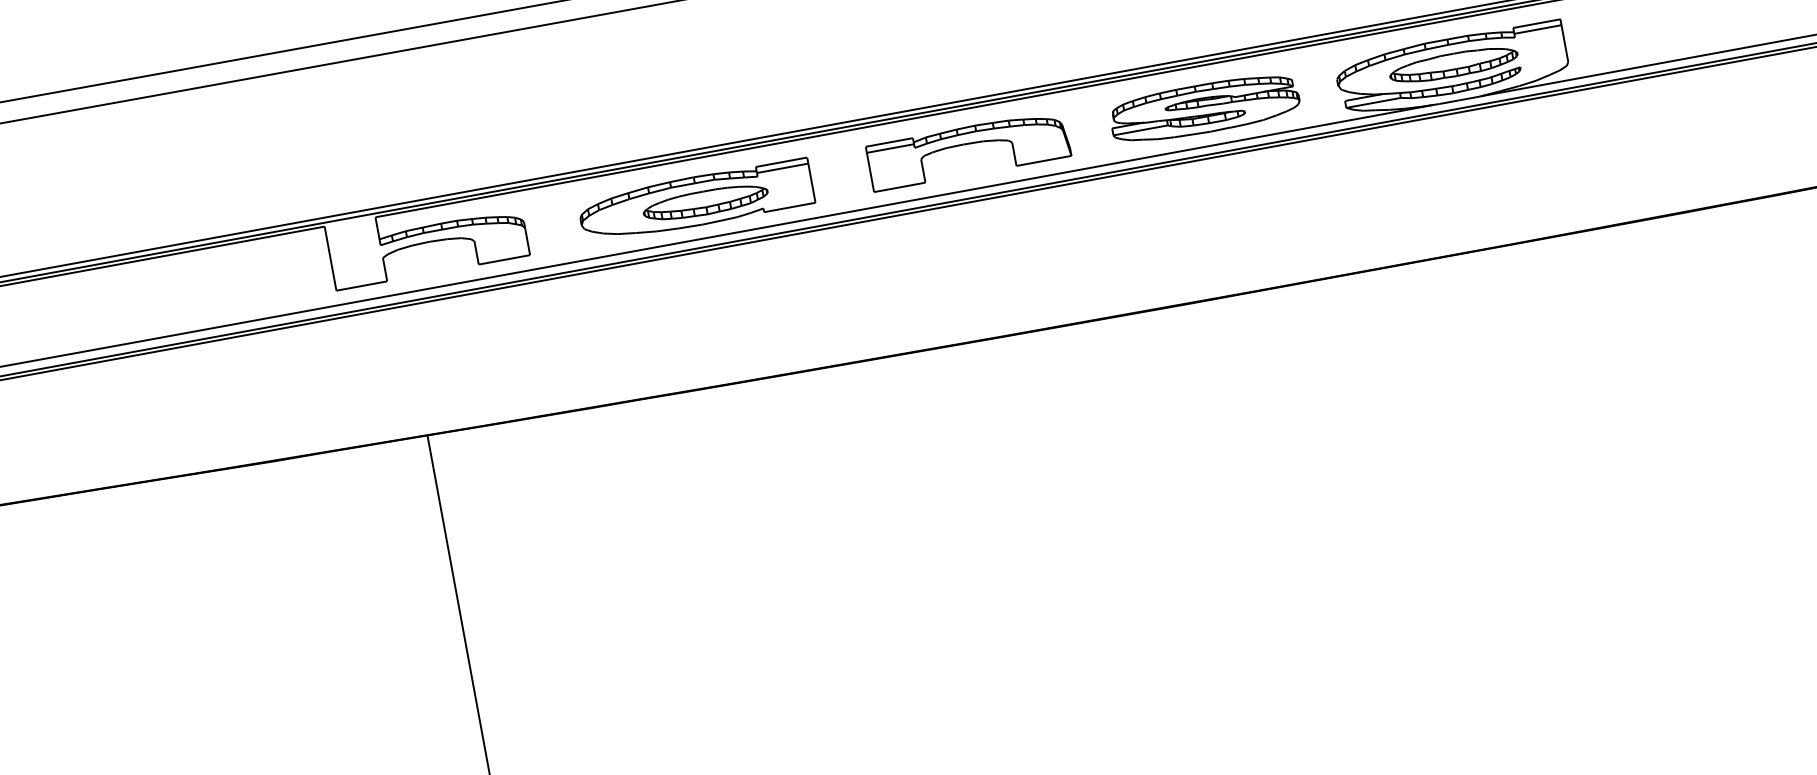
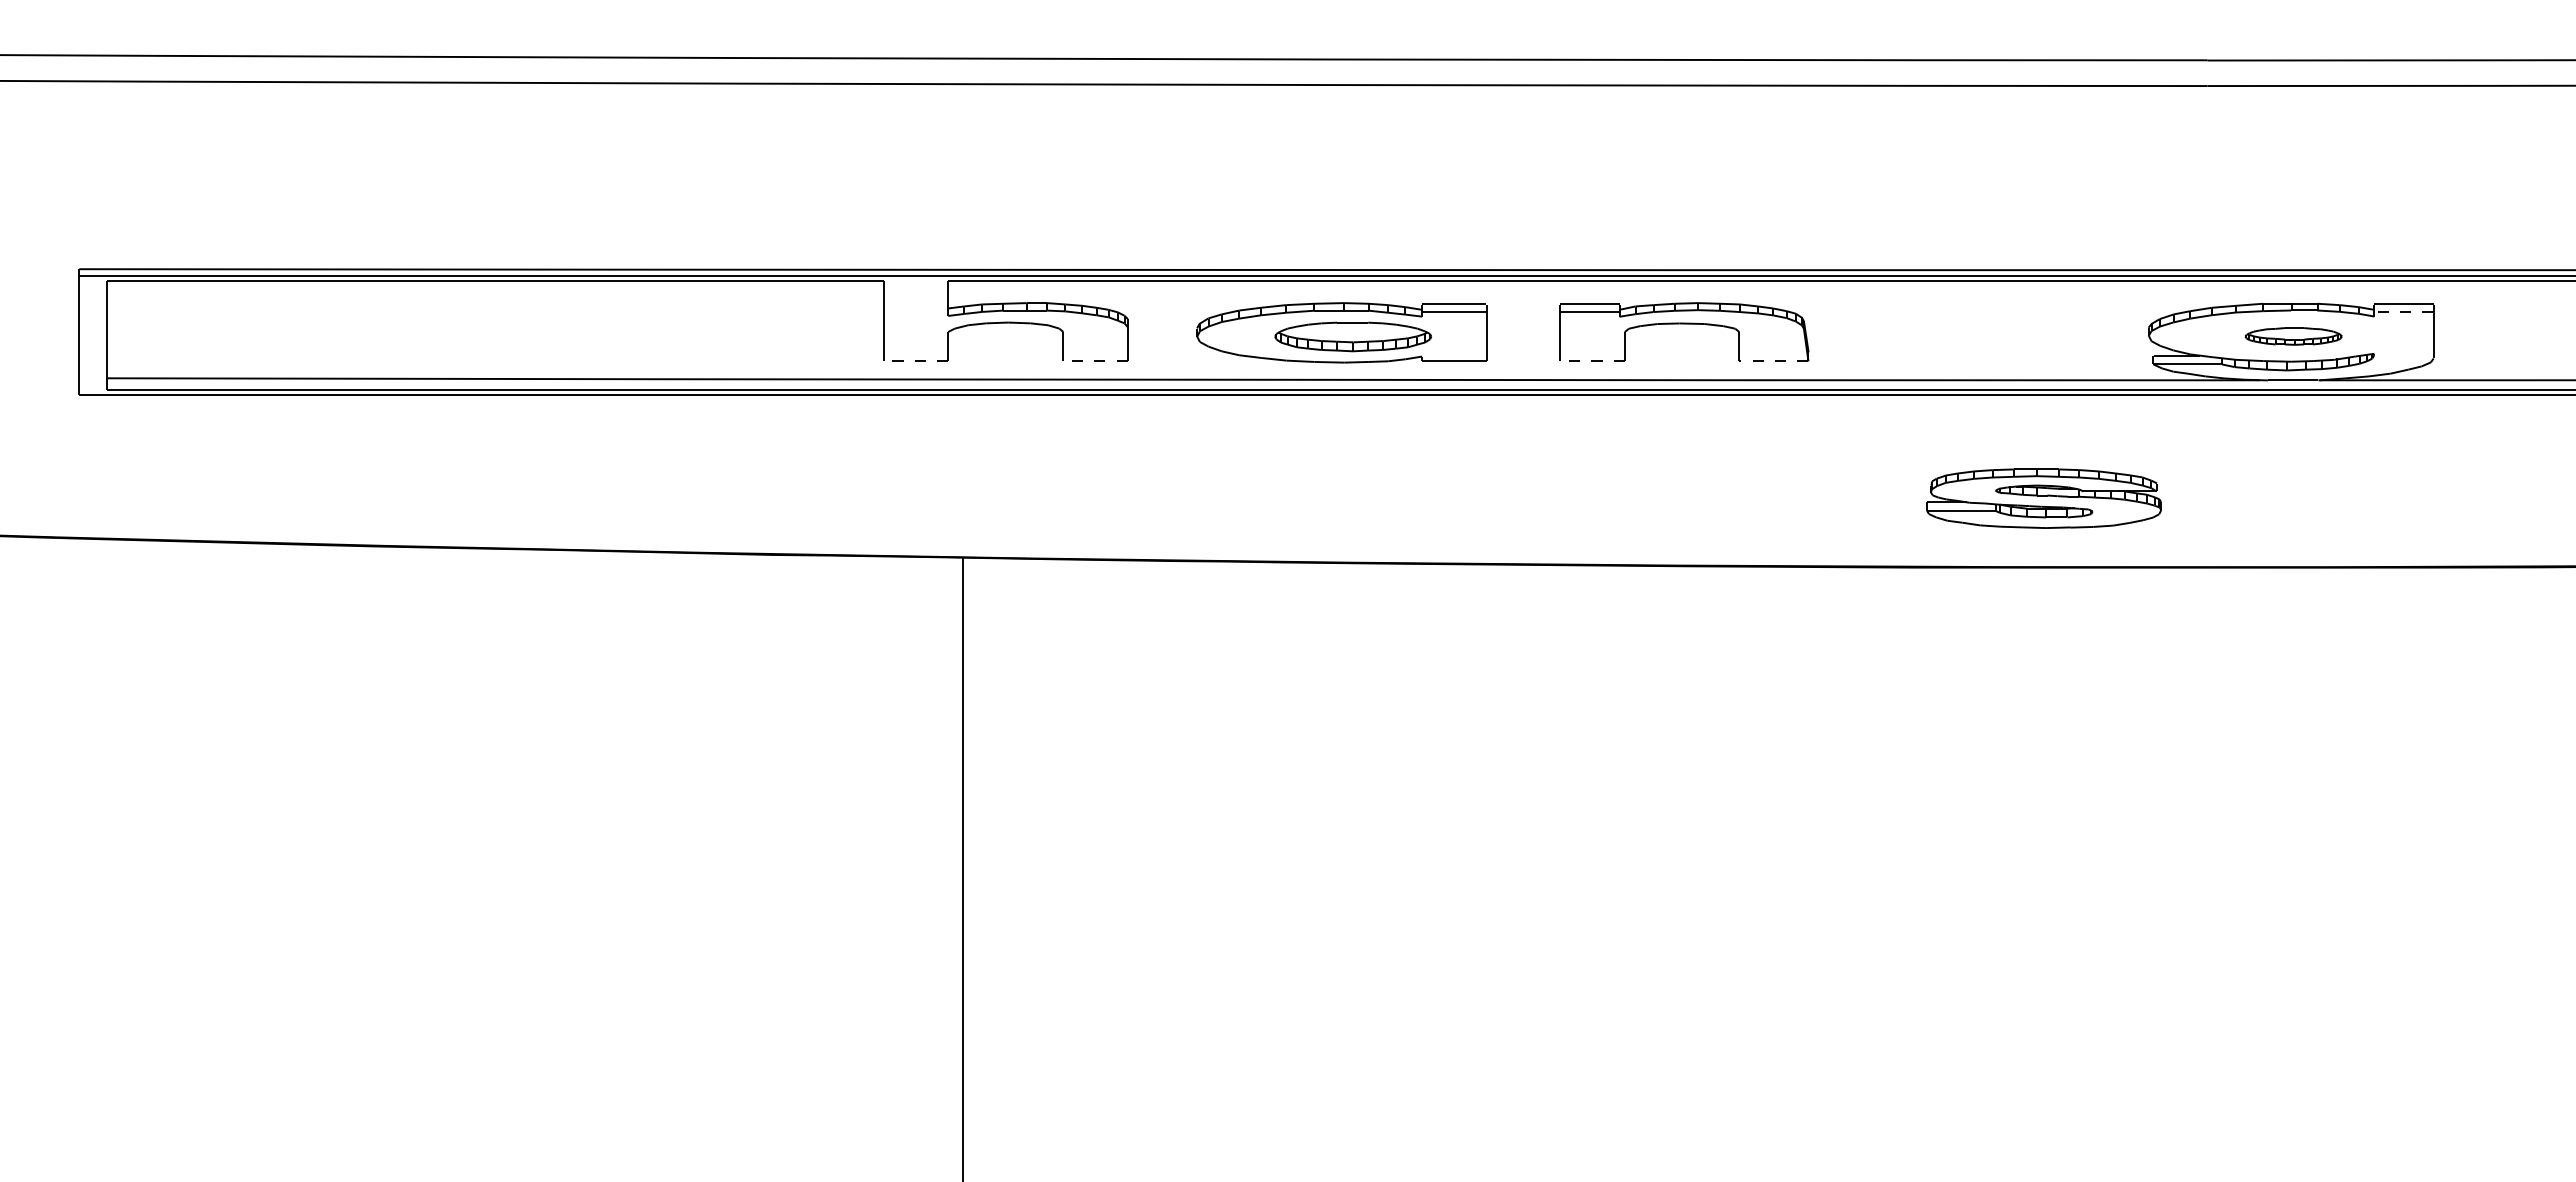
line: (1537, 29) -> (2403, 311), solid -> dashed
part: (1453, 65) -> (2293, 336), size x0.6
part: (1204, 108) -> (2043, 498), moved
line: (1043, 161) -> (1773, 361), solid -> dashed
line: (899, 187) -> (1592, 361), solid -> dashed
line: (504, 260) -> (1095, 361), solid -> dashed
line: (362, 286) -> (916, 361), solid -> dashed

